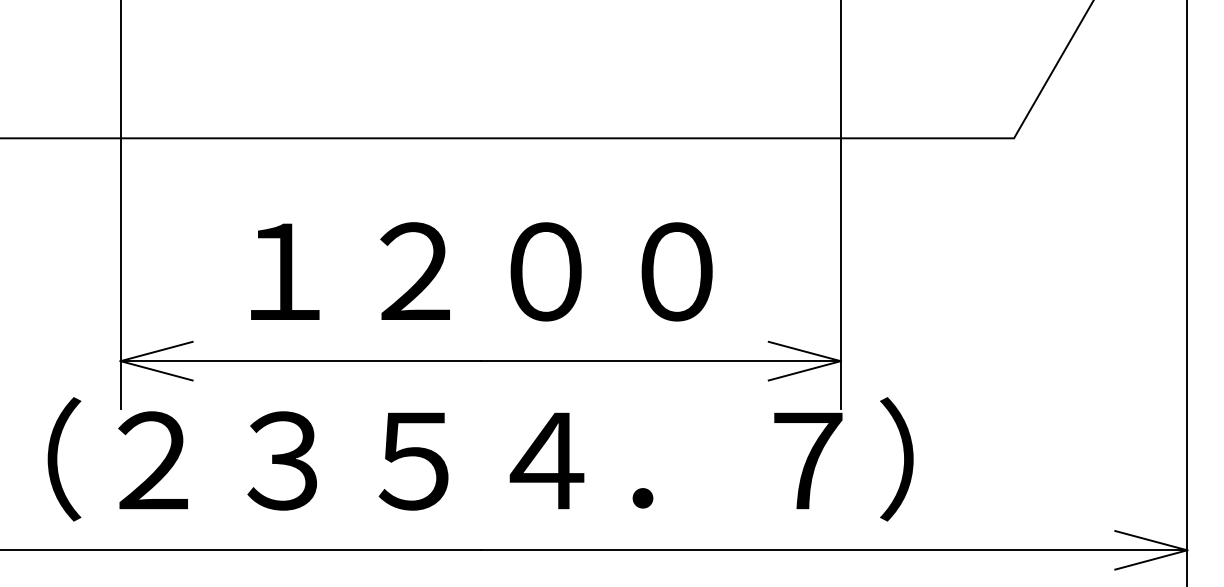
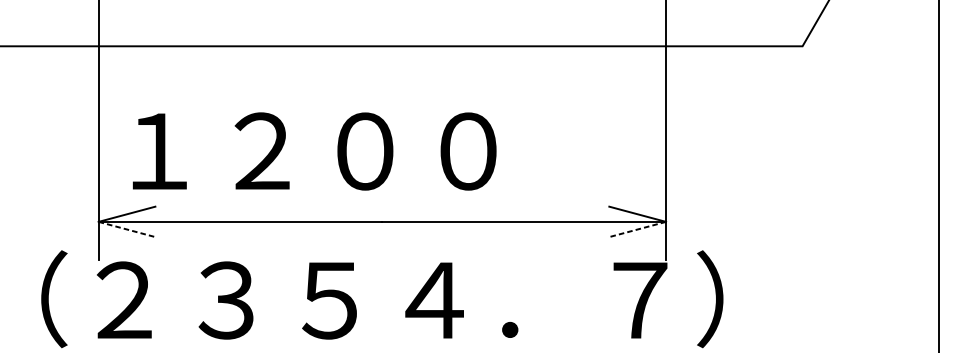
text: (481, 271) -> (314, 151), moved
line: (157, 370) -> (127, 229), solid -> dashed
line: (804, 370) -> (637, 229), solid -> dashed

